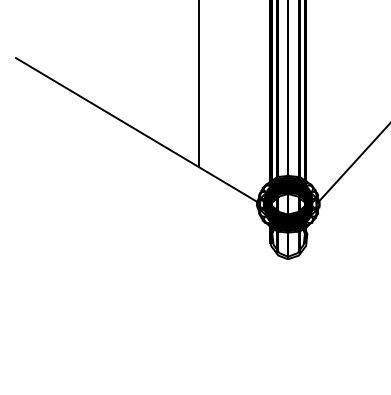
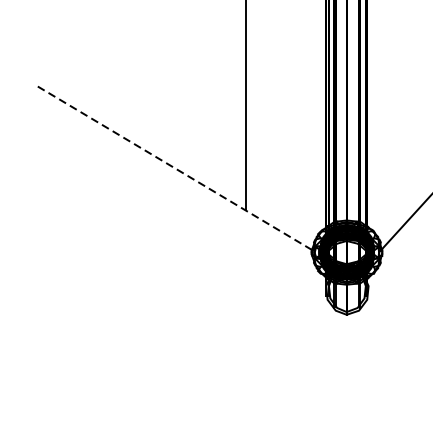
line: (137, 130) -> (176, 169), solid -> dashed

